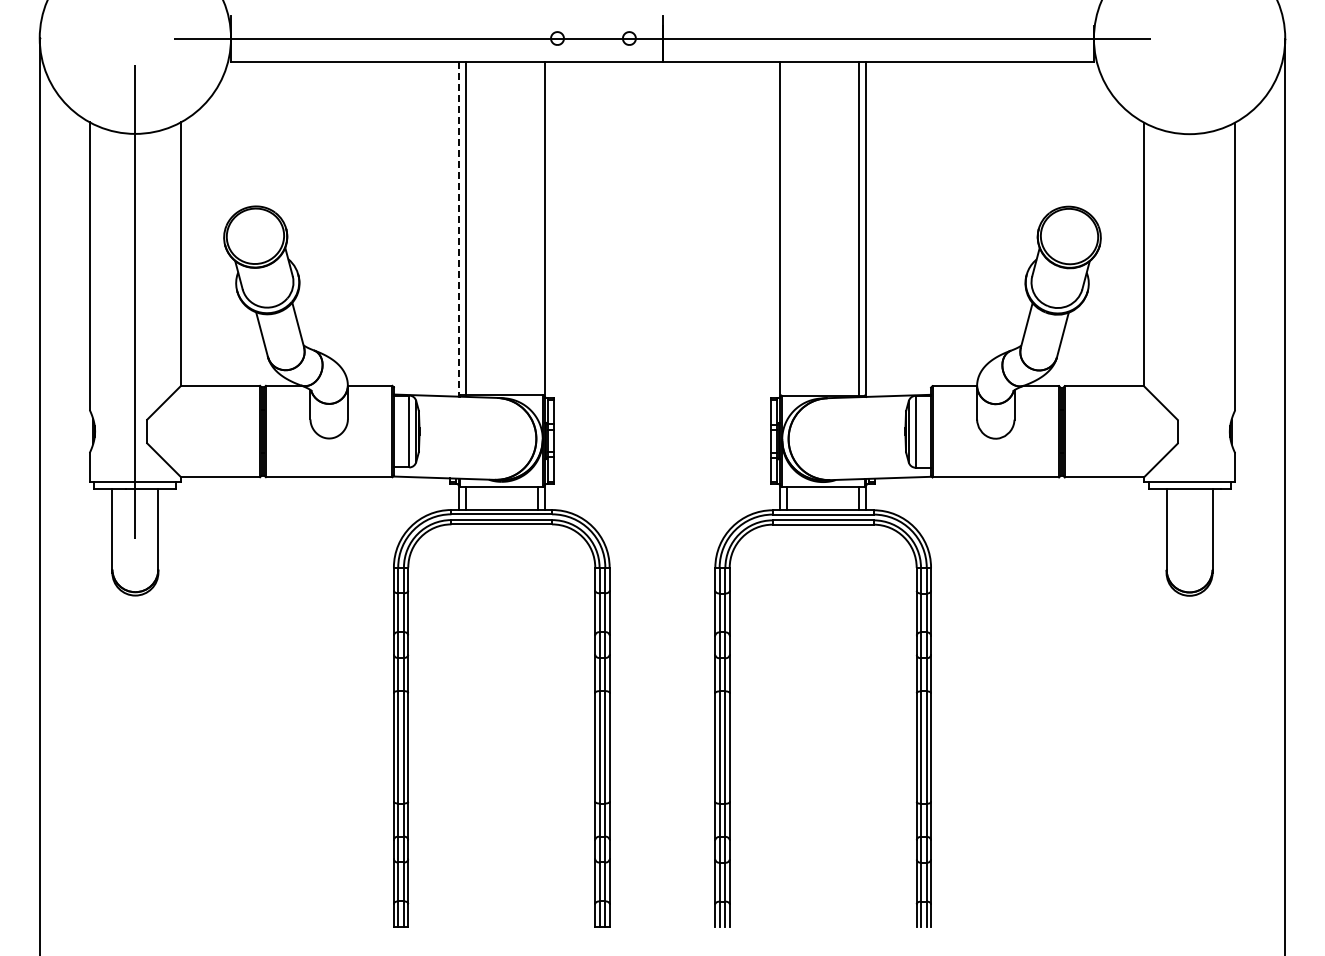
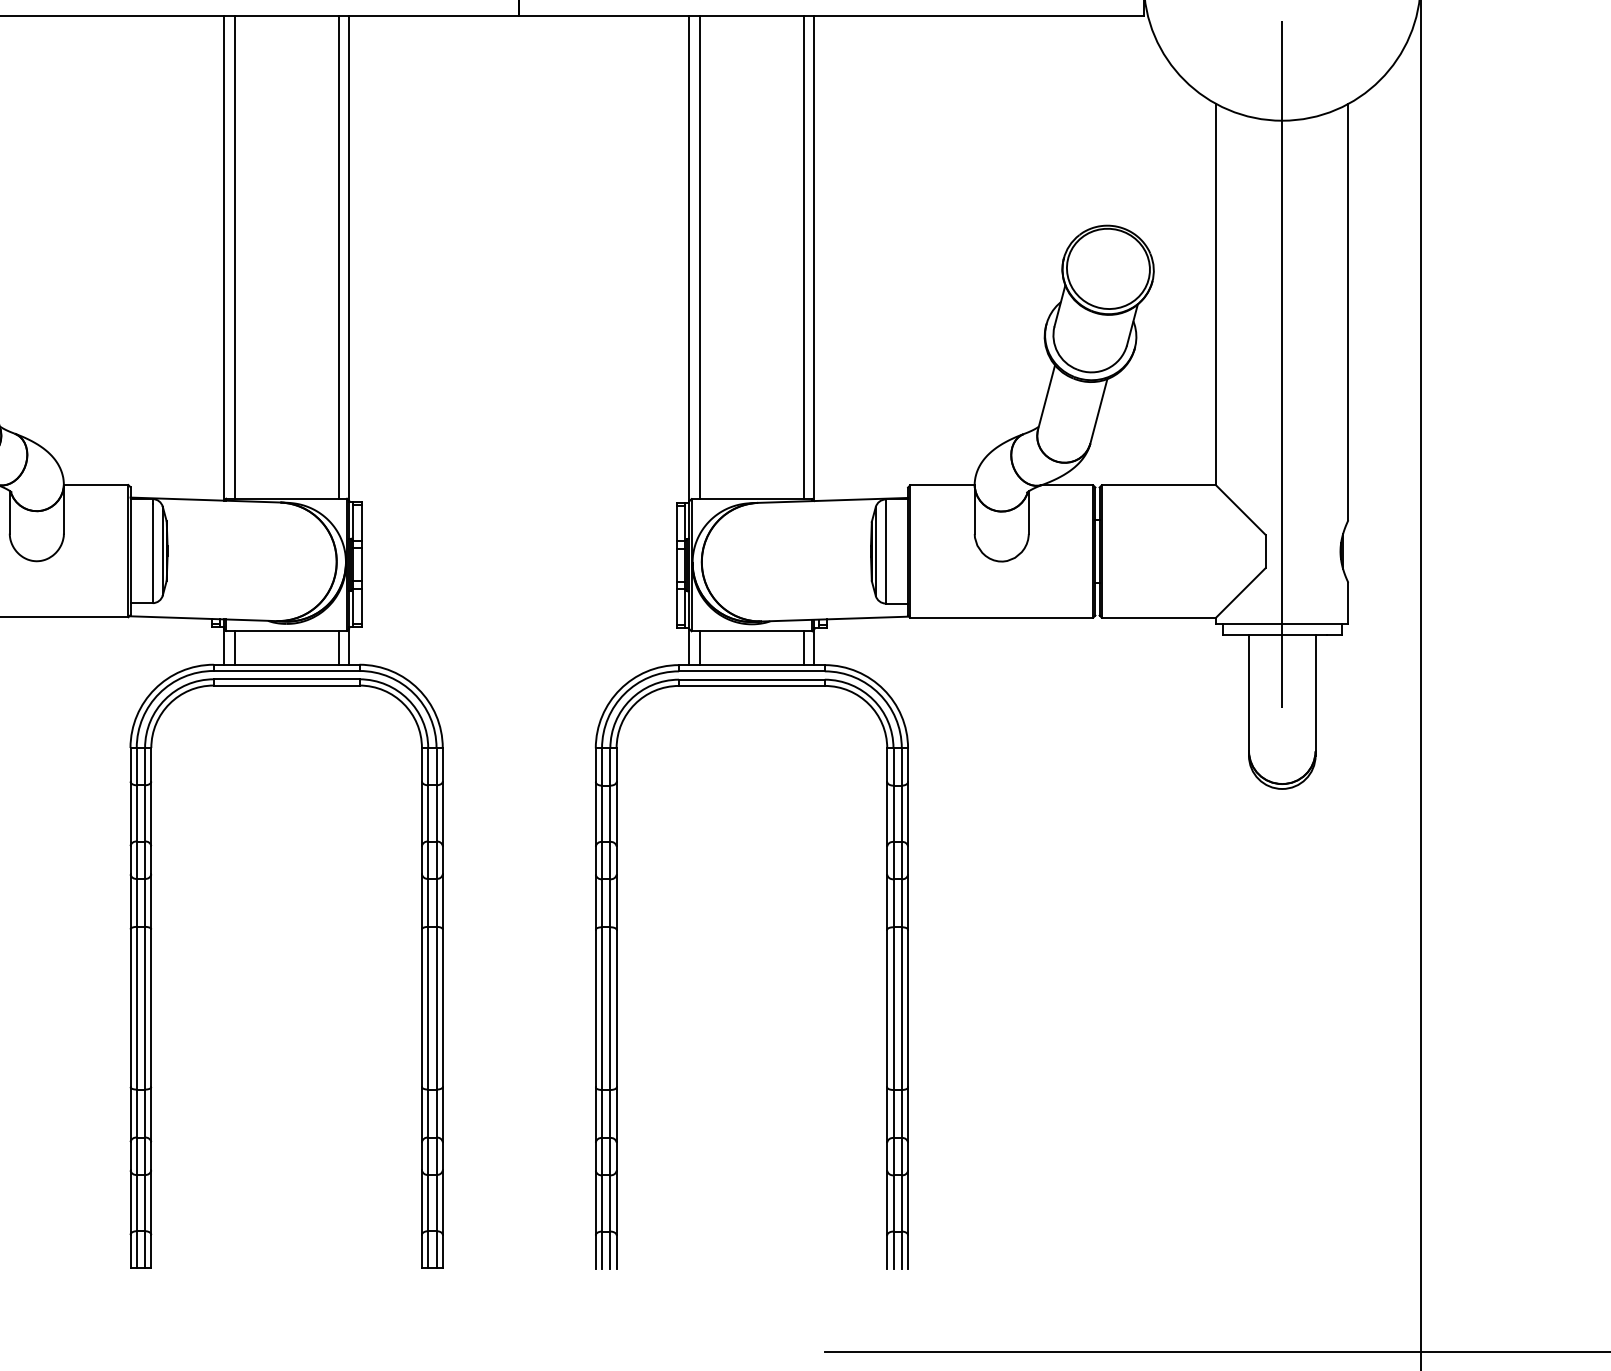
line: (537, 228) -> (338, 257), added
line: (787, 228) -> (700, 257), added
line: (458, 229) -> (224, 258), dashed -> solid
line: (1189, 302) -> (1282, 364), added

